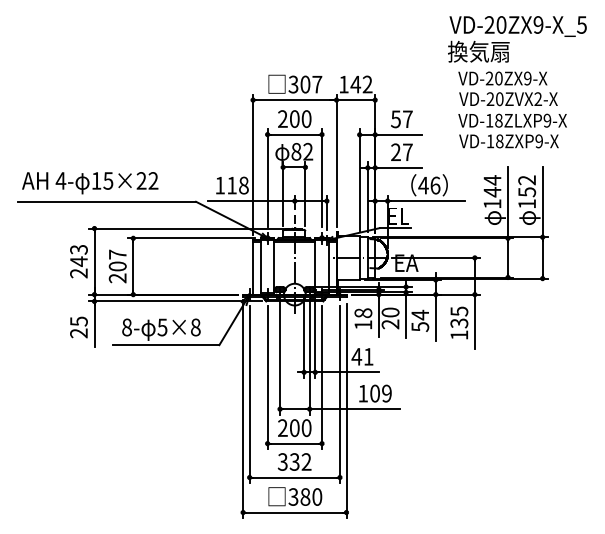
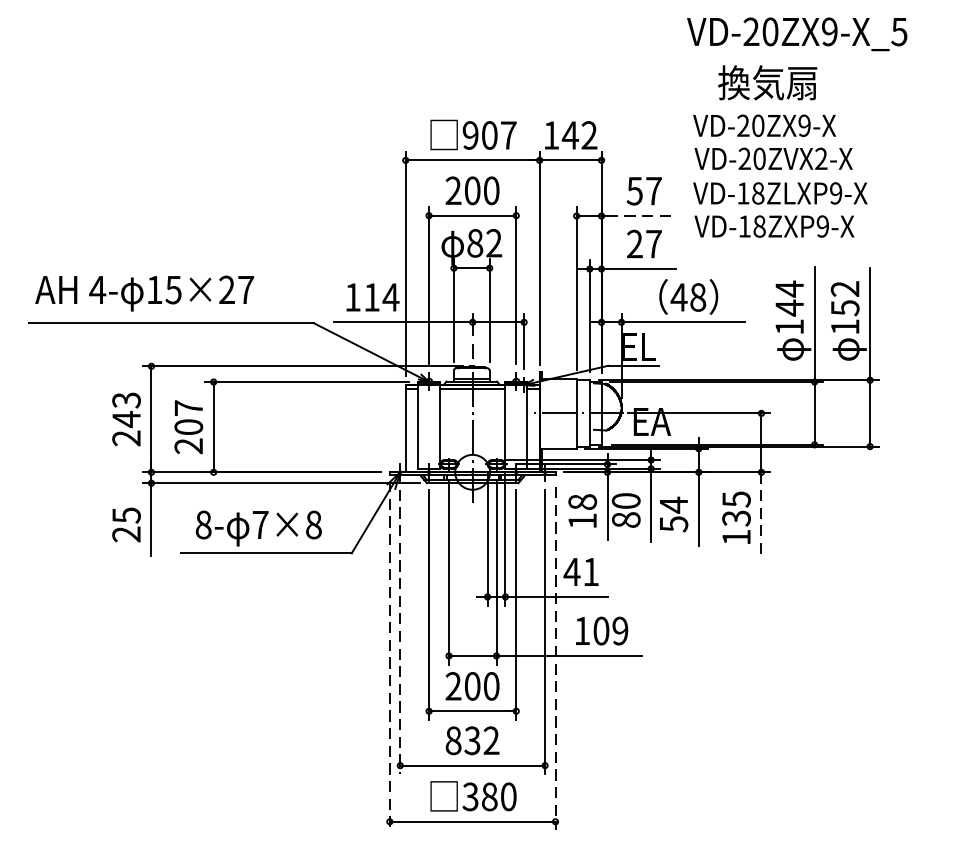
text: (517, 26) -> (796, 34), moved
text: (293, 84) -> (470, 135), 307 -> 907
text: (512, 109) -> (780, 175), moved
line: (399, 134) -> (640, 215), solid -> dashed
text: (153, 180) -> (246, 289), 15×22 -> 15×27
text: (243, 185) -> (390, 297), 118 -> 114
text: (435, 185) -> (698, 297), 46 -> 48
line: (474, 322) -> (760, 516), solid -> dashed
text: (390, 324) -> (626, 520), 20 -> 80
text: (162, 327) -> (260, 525), 5×8 -> 7×8
line: (249, 394) -> (400, 632), solid -> dashed
line: (243, 409) -> (390, 656), solid -> dashed
line: (346, 411) -> (555, 659), solid -> dashed
text: (282, 461) -> (452, 739), 332 -> 832

